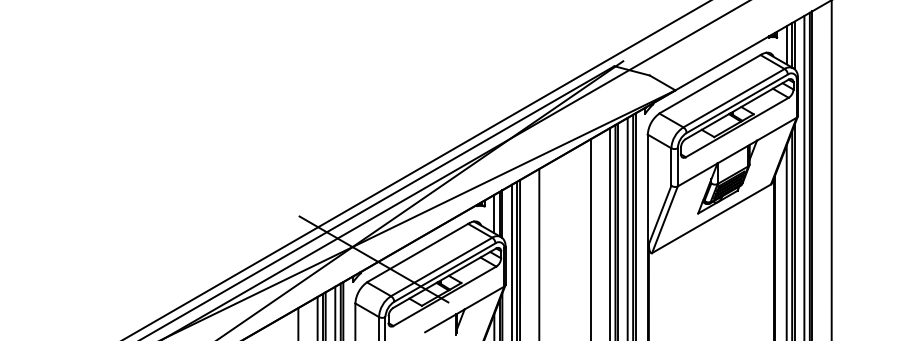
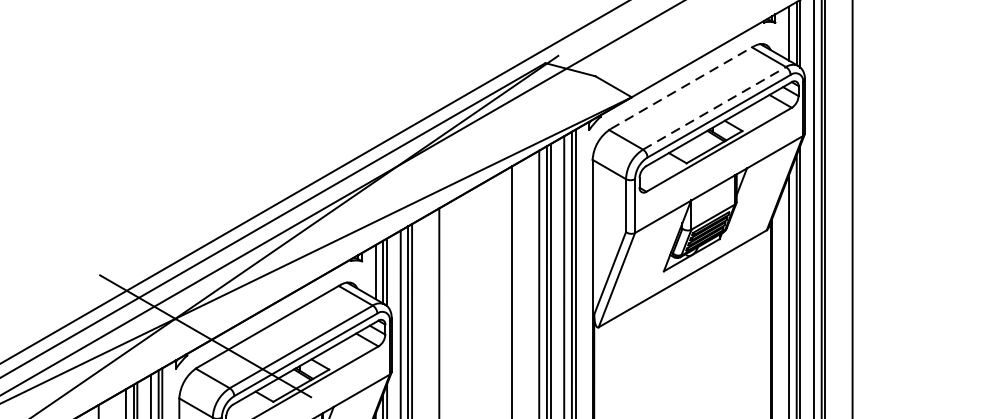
line: (711, 83) -> (682, 87), solid -> dashed
line: (734, 97) -> (715, 107), solid -> dashed

